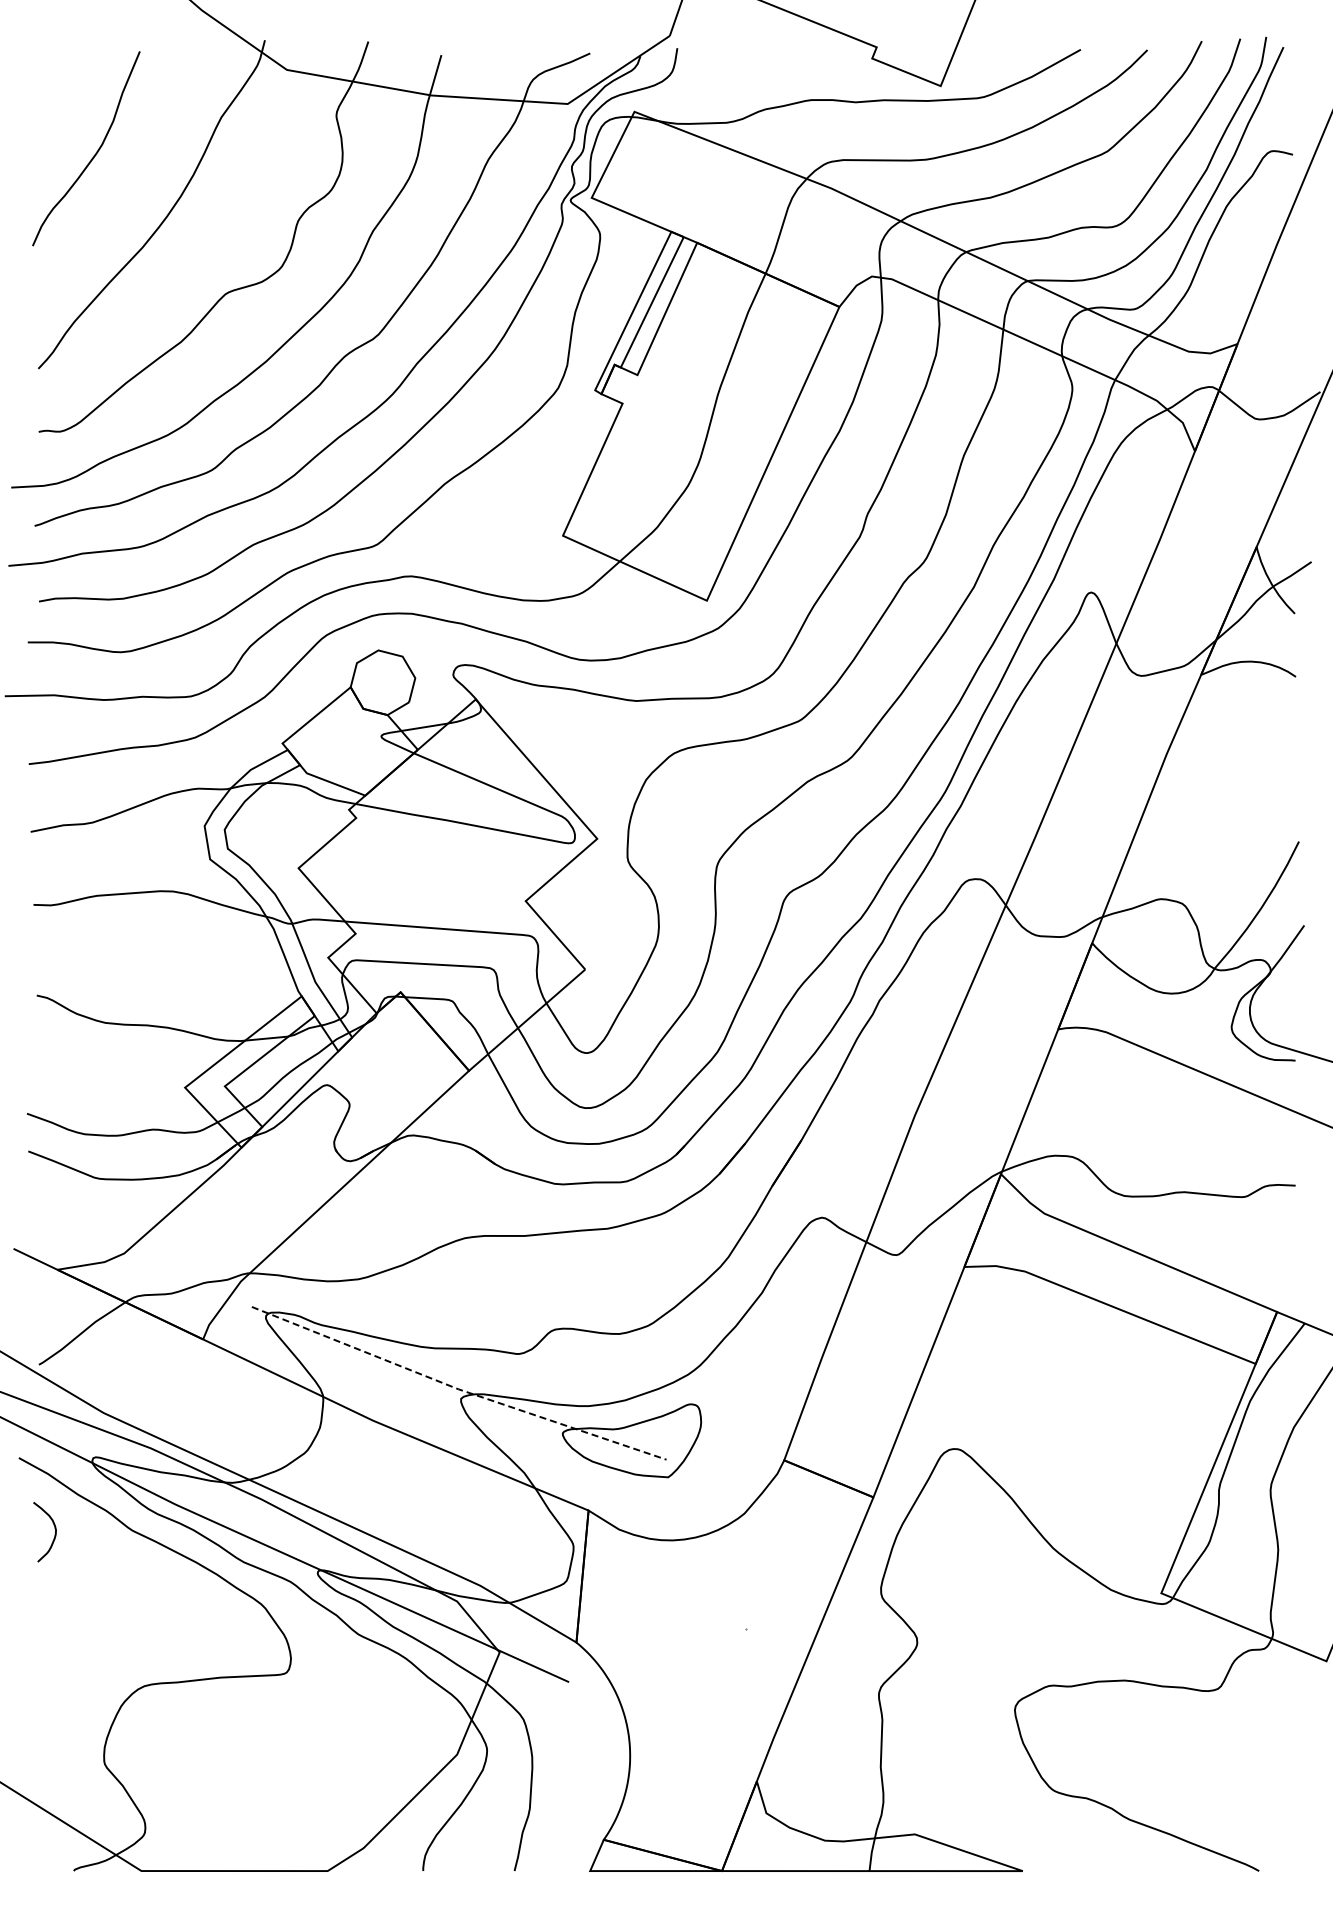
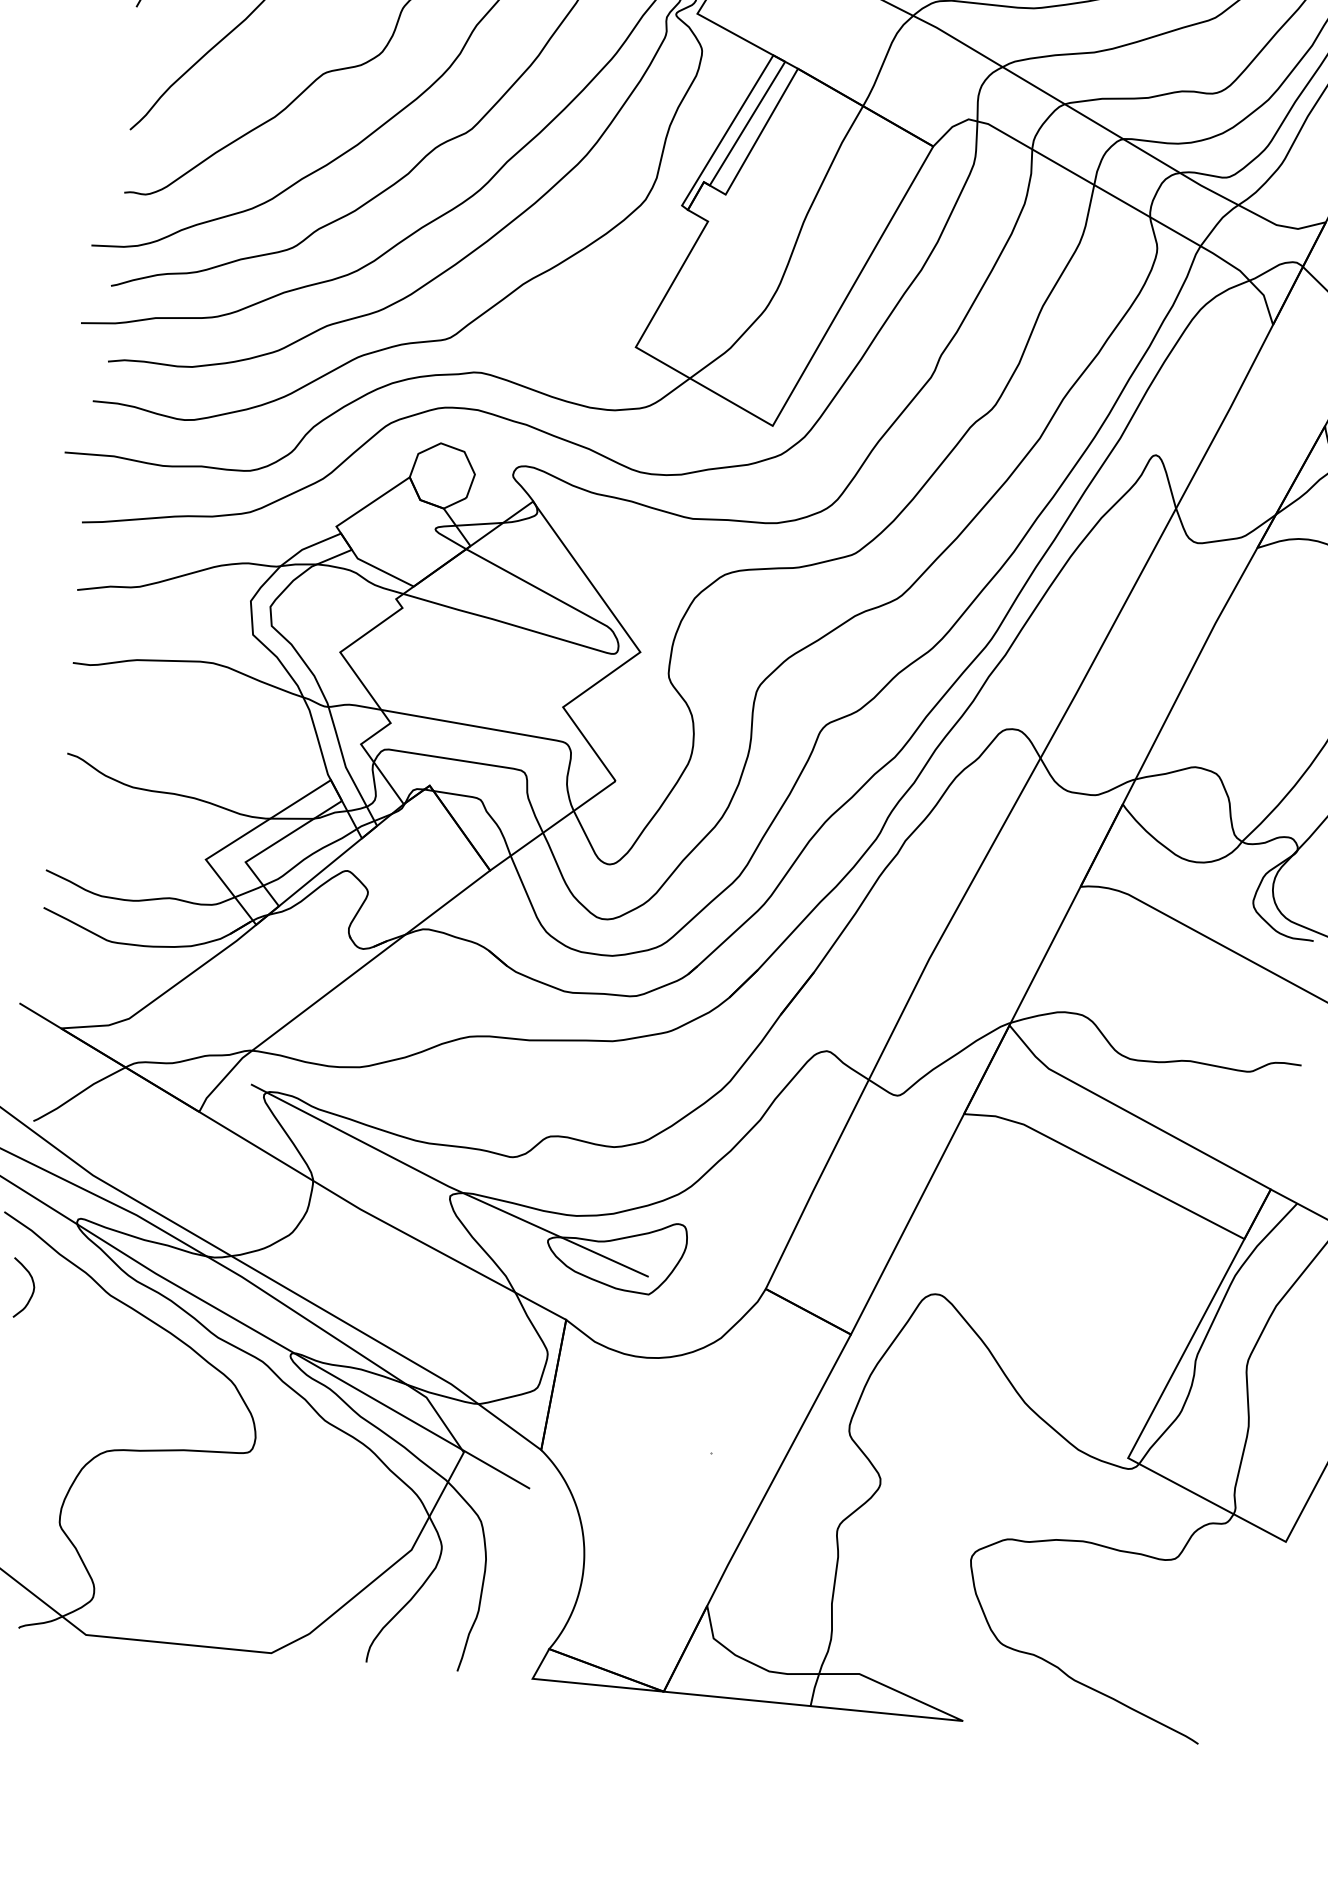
line: (457, 1388) -> (447, 1185), dashed -> solid

